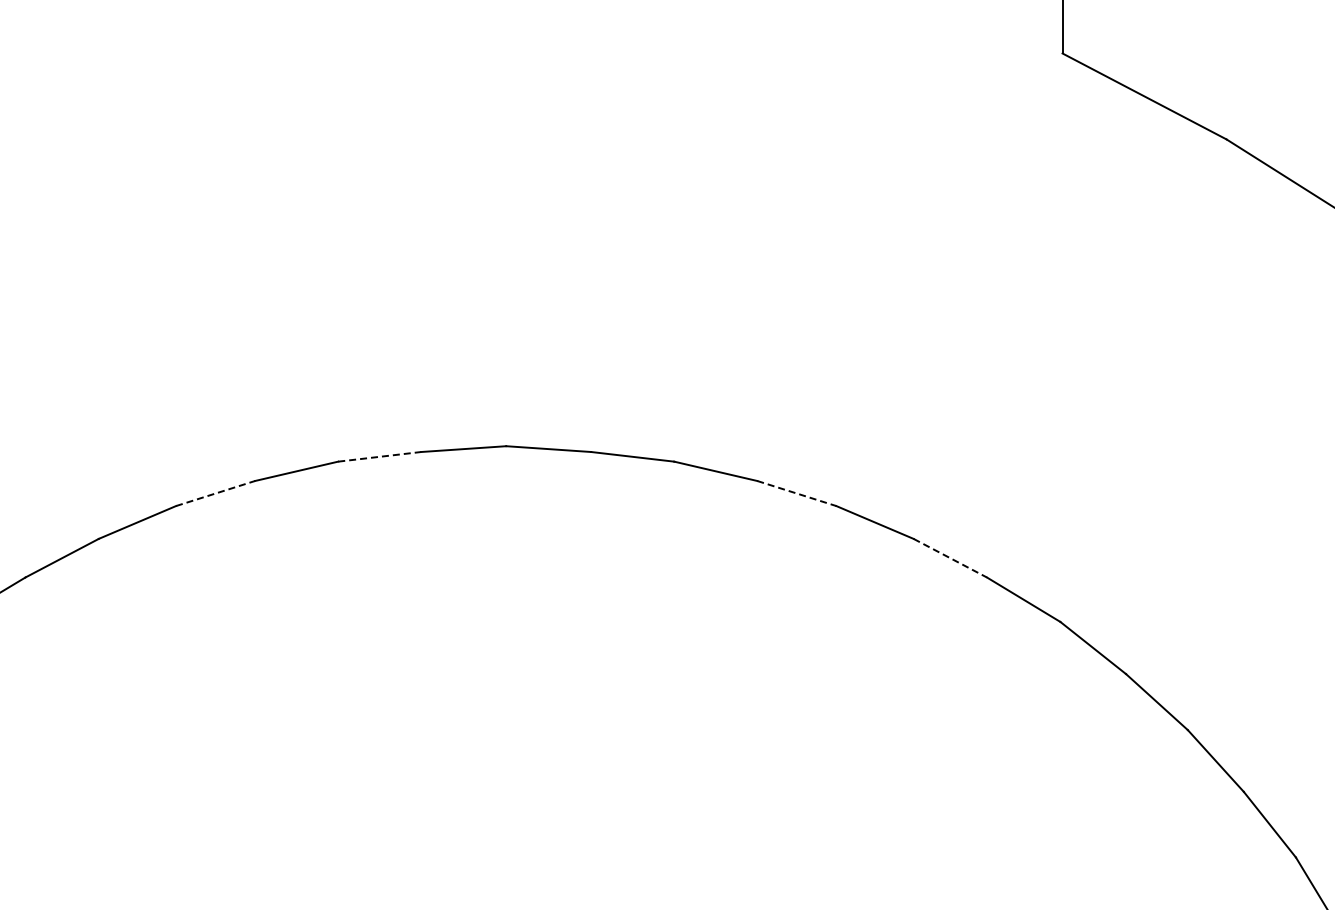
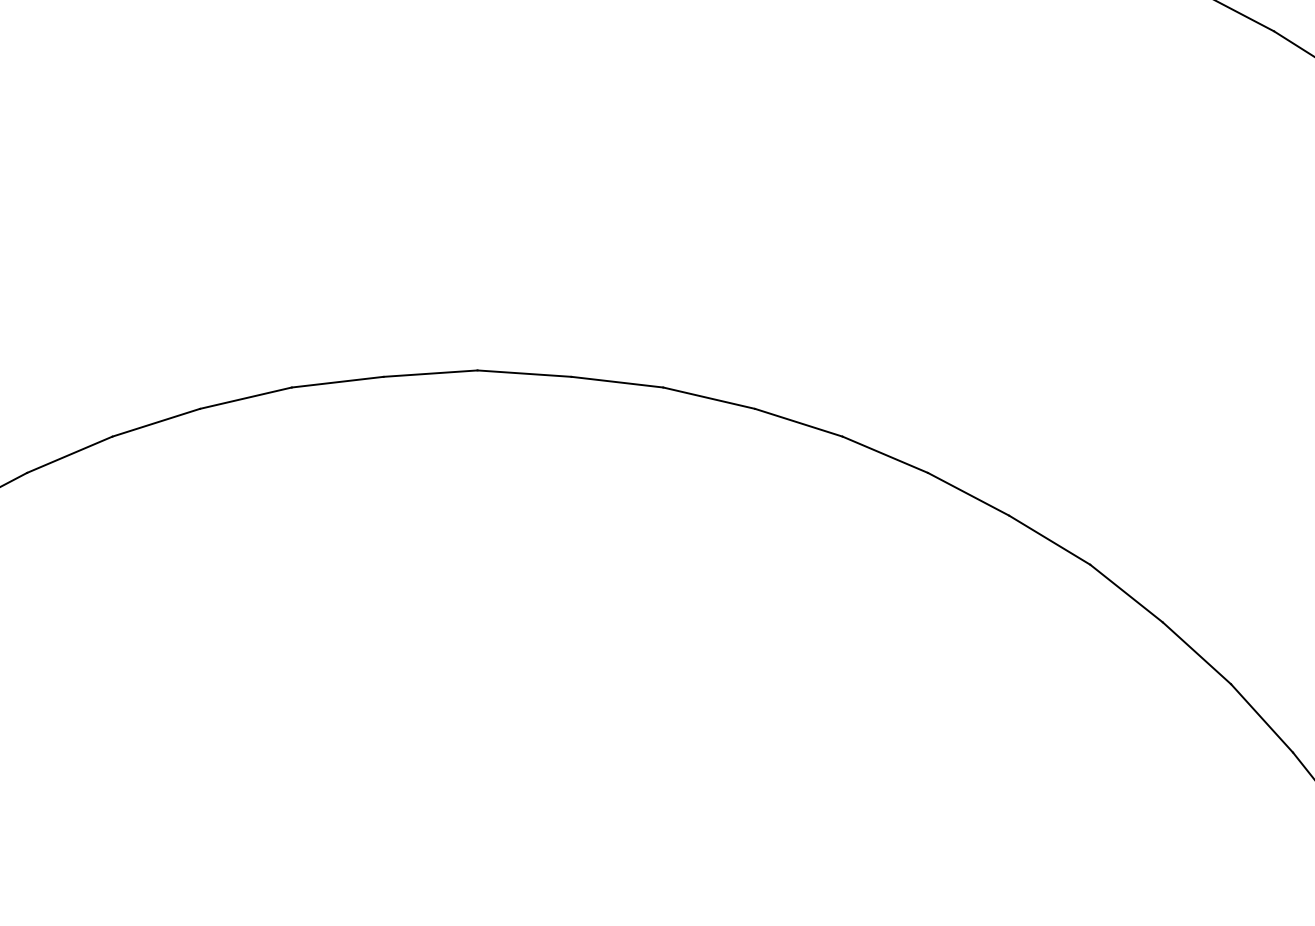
line: (379, 456) -> (337, 381), dashed -> solid
line: (215, 493) -> (156, 422), dashed -> solid
line: (796, 493) -> (798, 422), dashed -> solid
line: (950, 558) -> (968, 494), dashed -> solid

